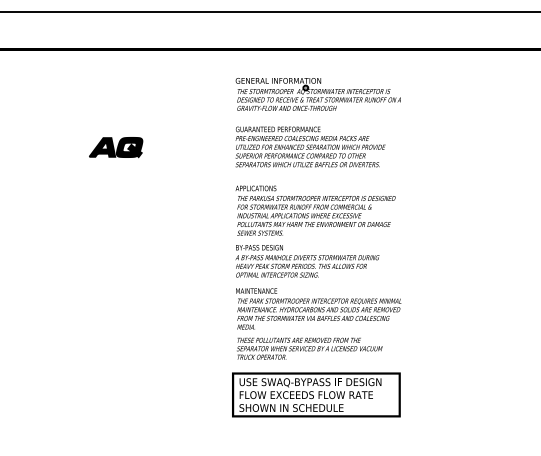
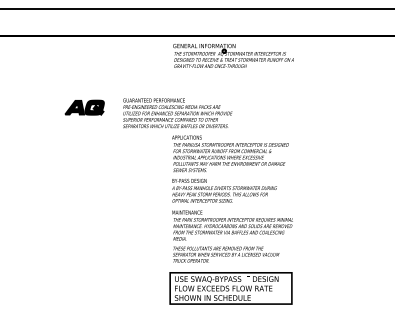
part: (318, 93) -> (233, 55), moved
text: (310, 147) -> (177, 113), moved

